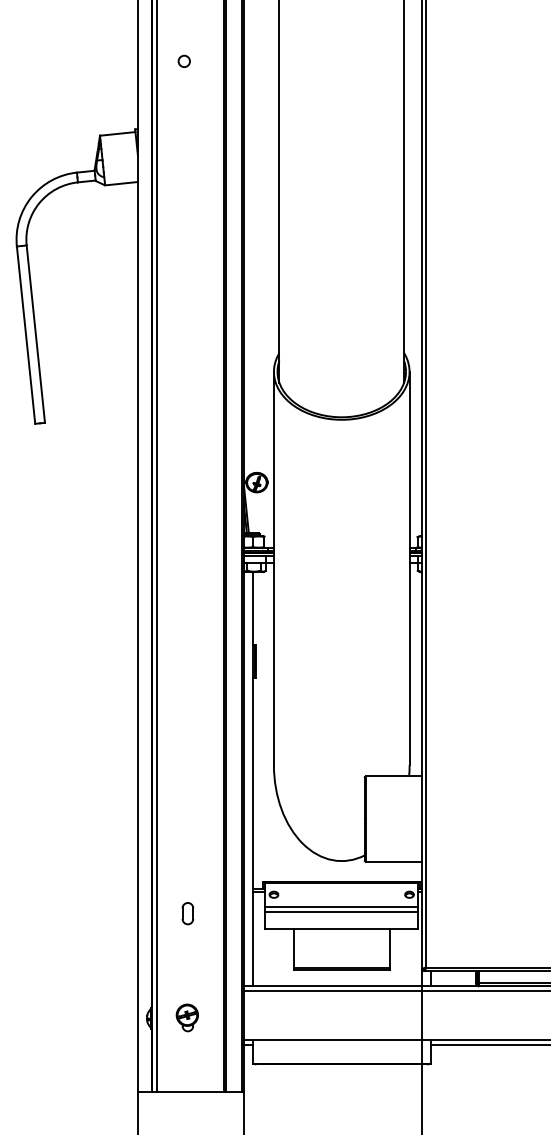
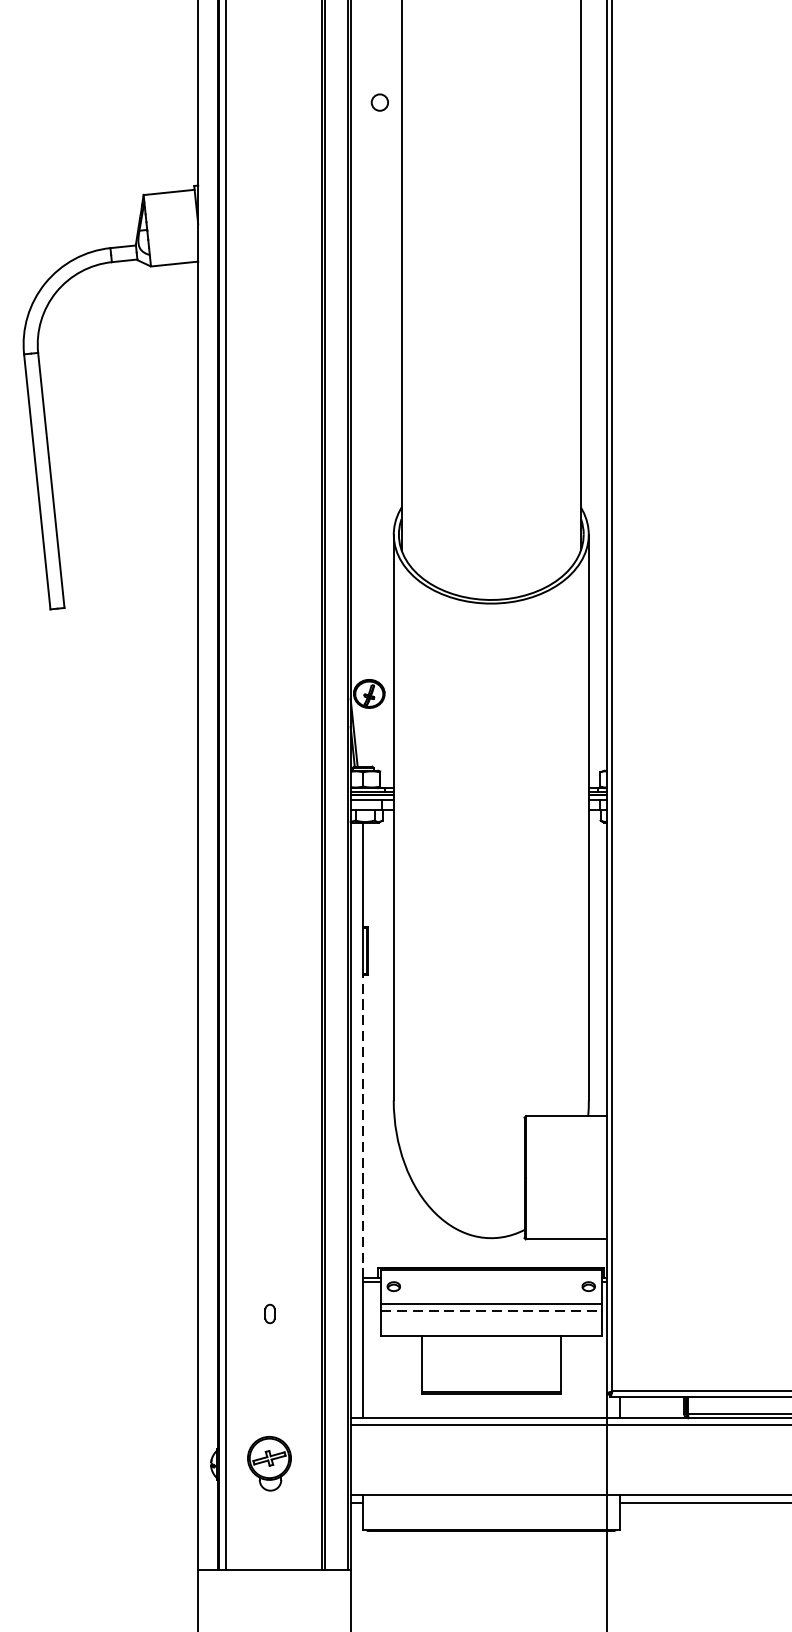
circle: (183, 60) -> (378, 101), moved
line: (252, 783) -> (362, 1126), solid -> dashed
line: (341, 911) -> (490, 1310), solid -> dashed
part: (187, 913) -> (269, 1313), size x0.6
part: (186, 1017) -> (268, 1463), size x1.4

